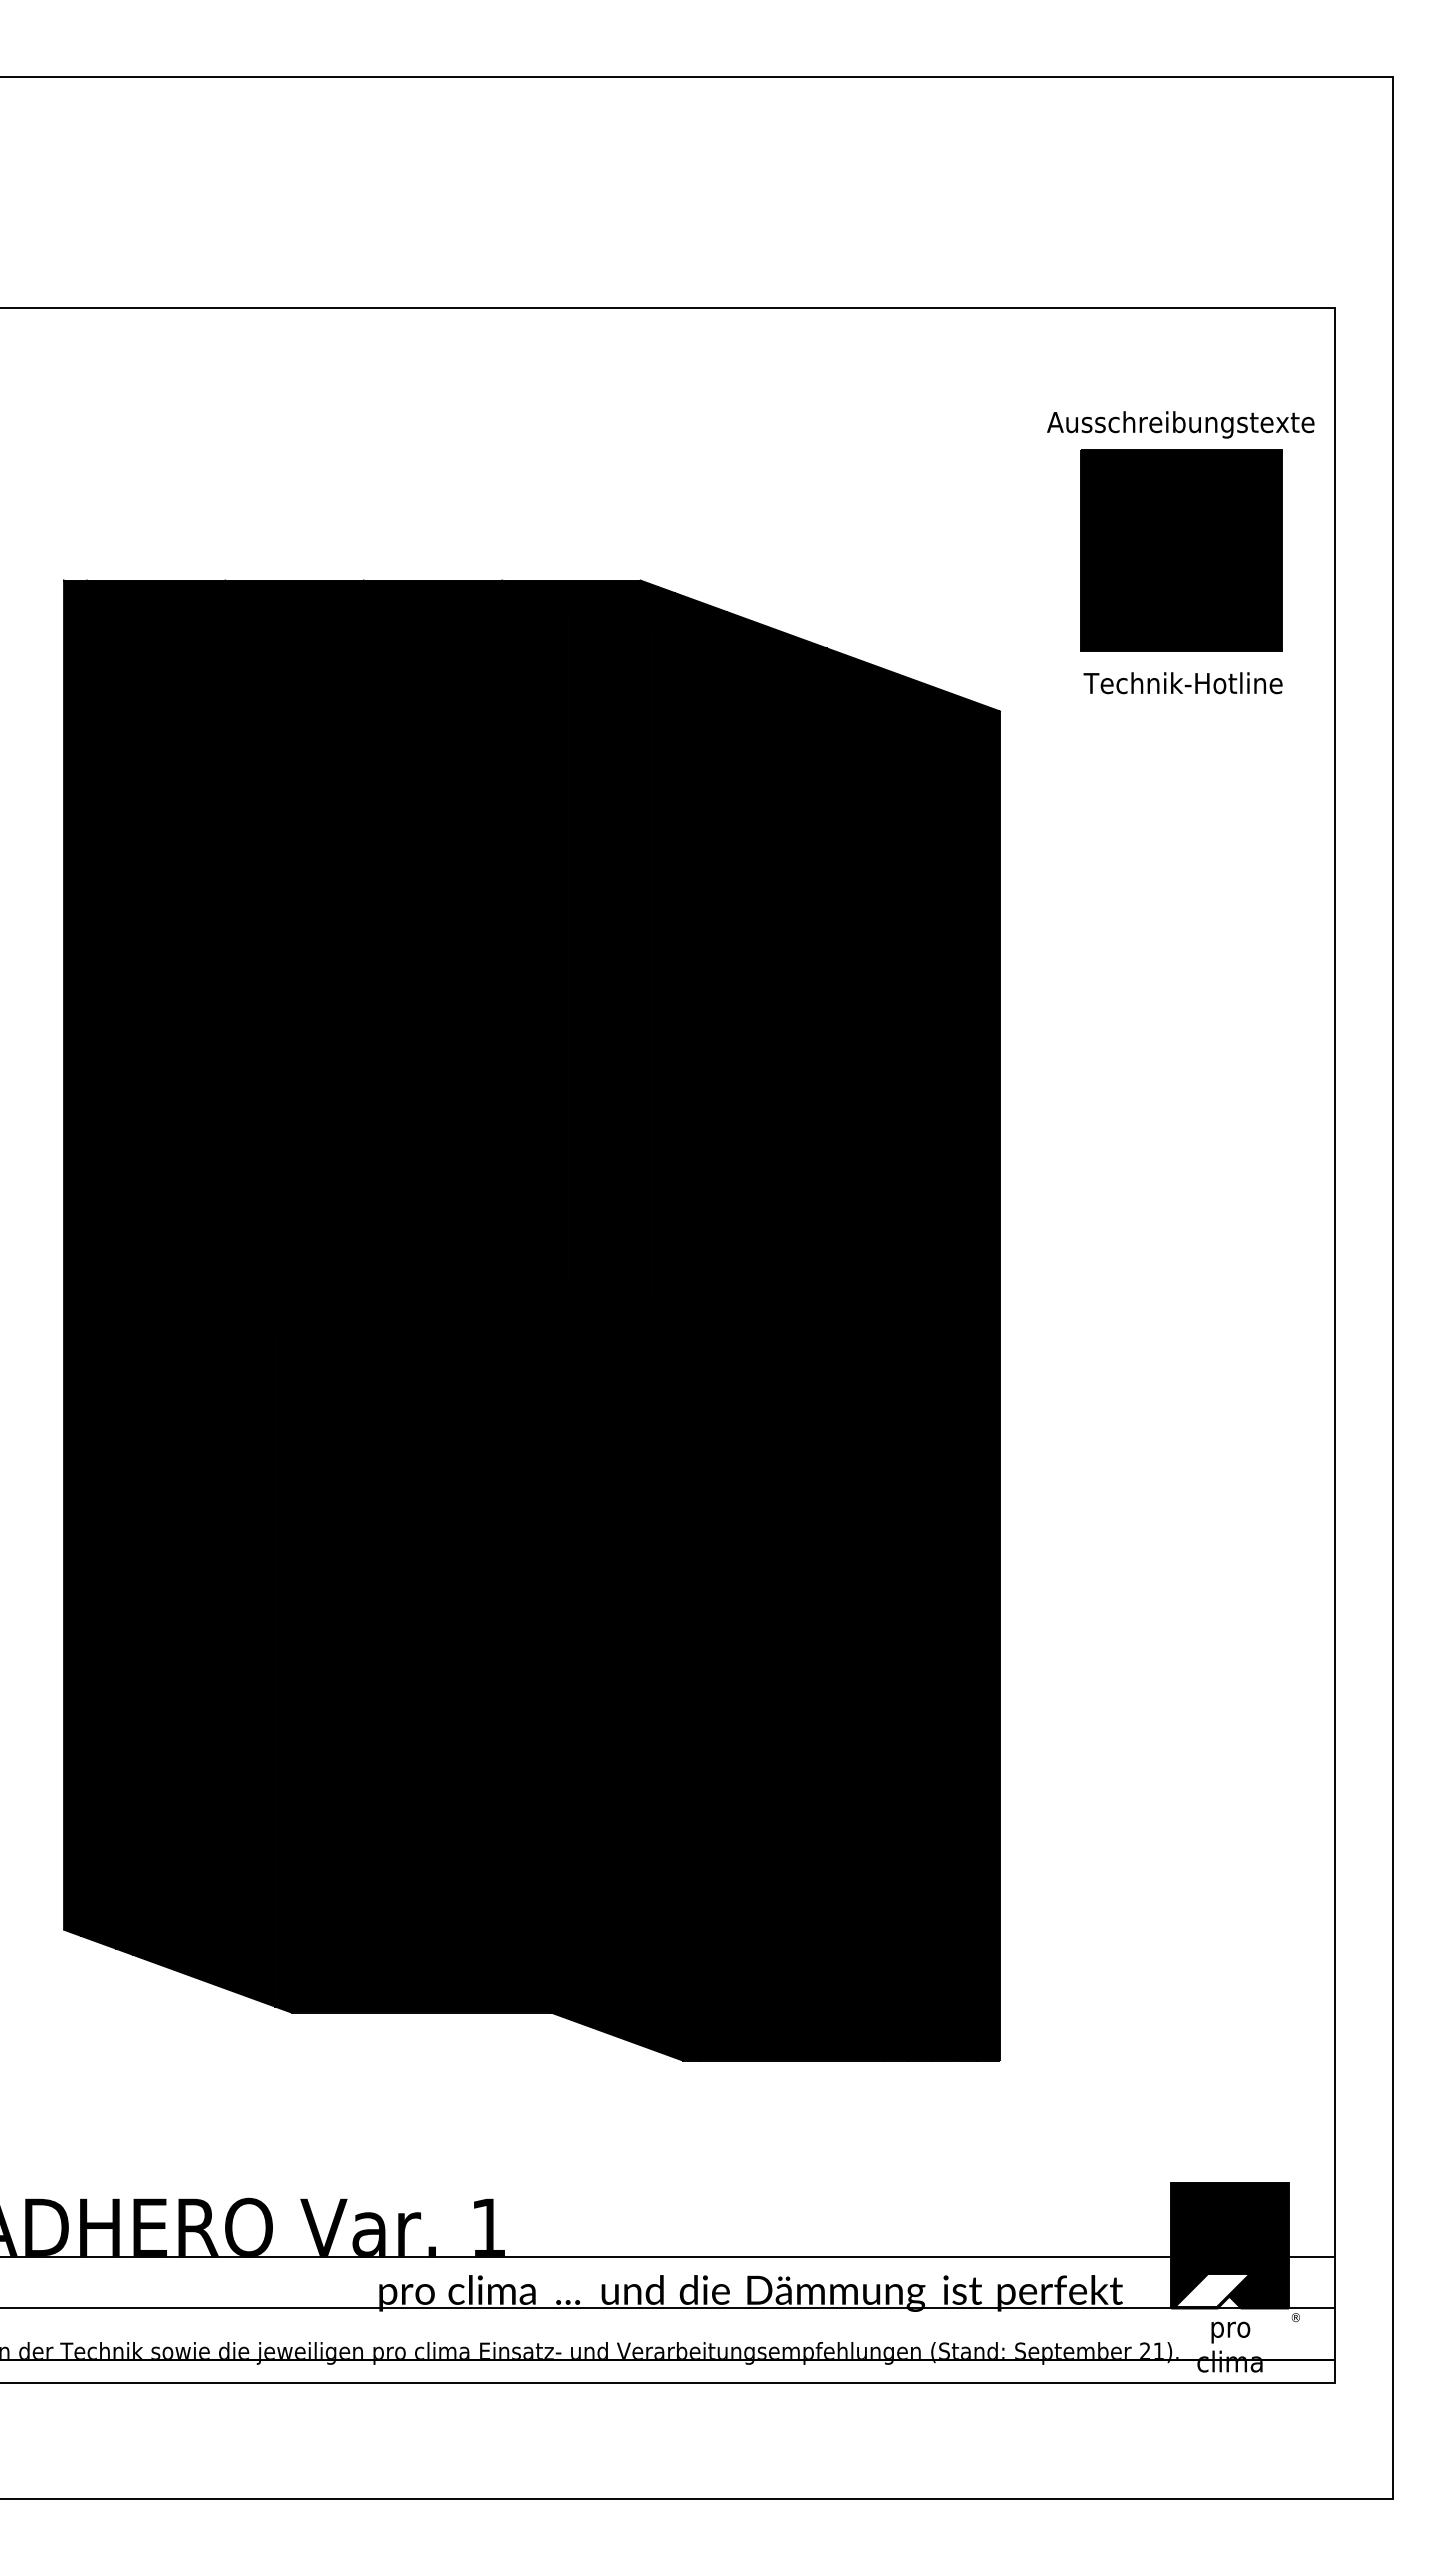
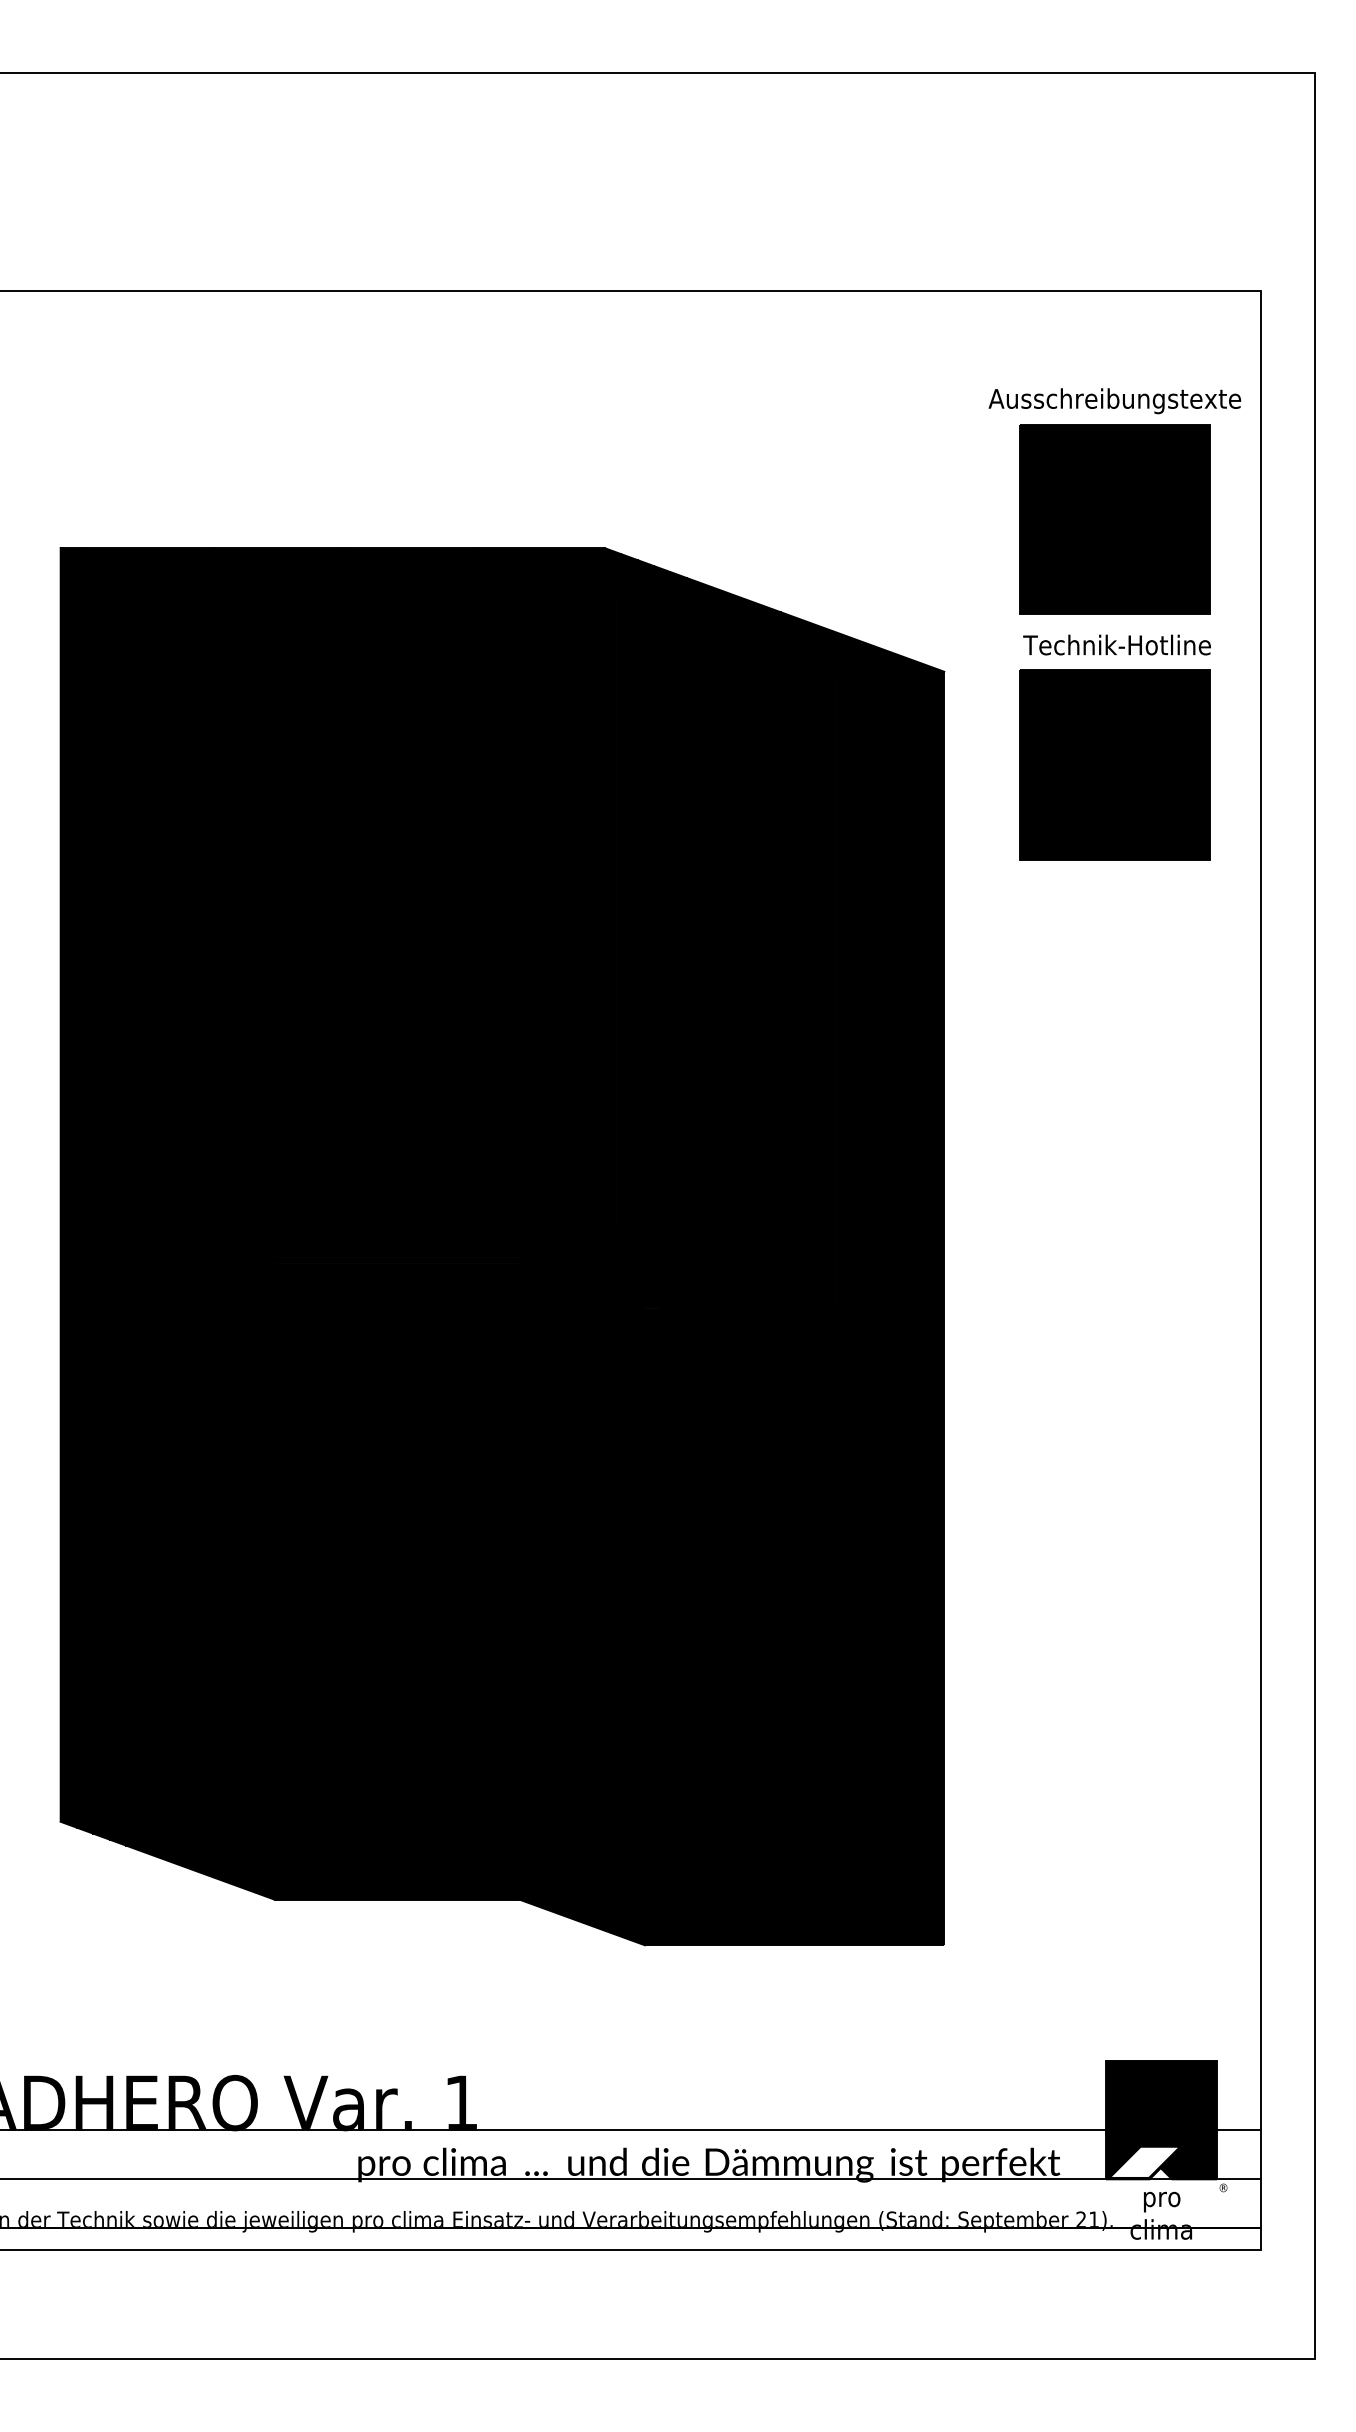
part: (1181, 809) -> (1115, 764), added

